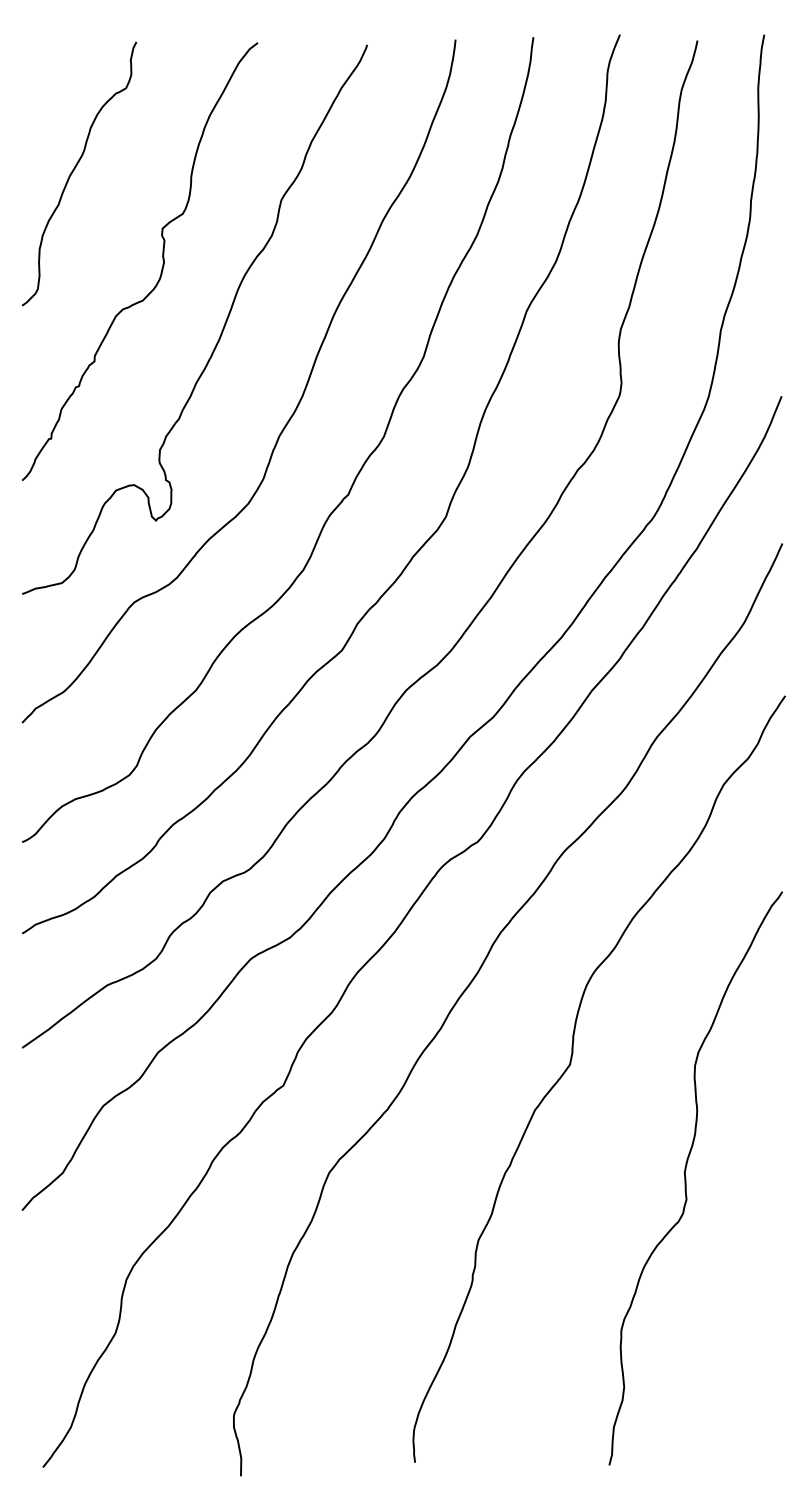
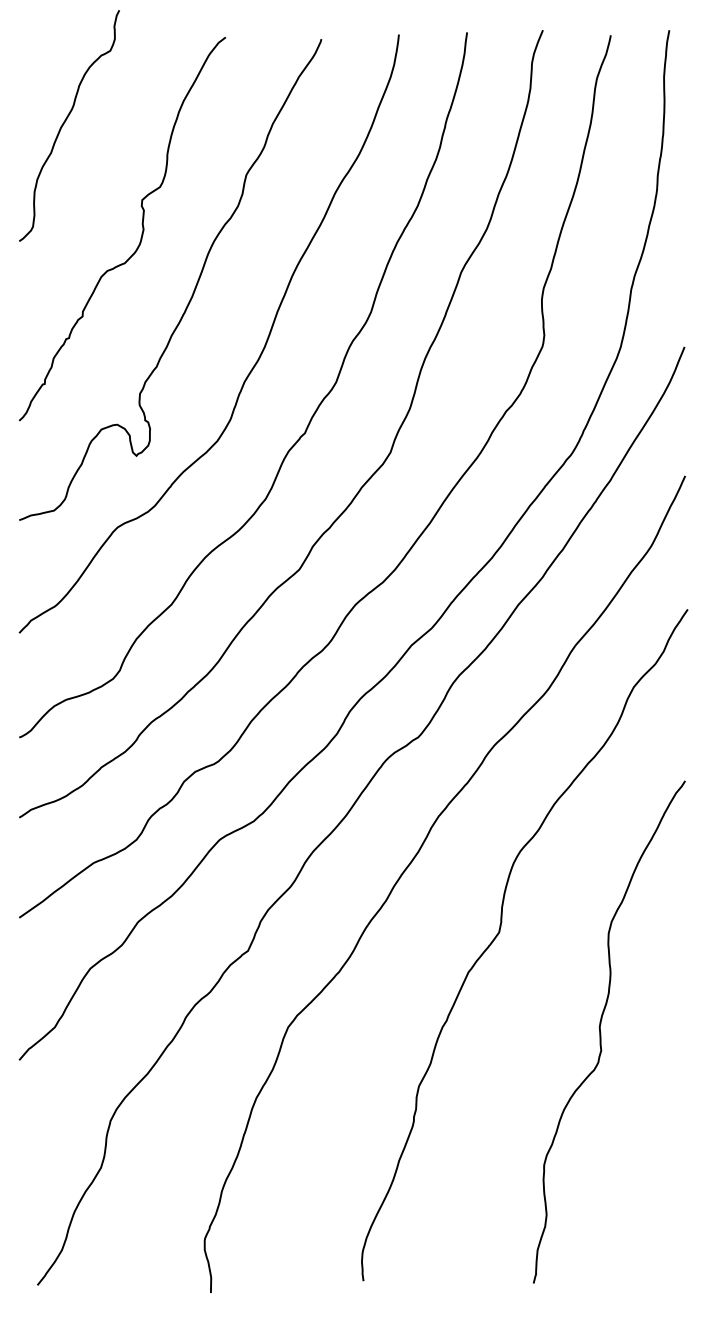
curve: (74, 170) -> (65, 122), moved

